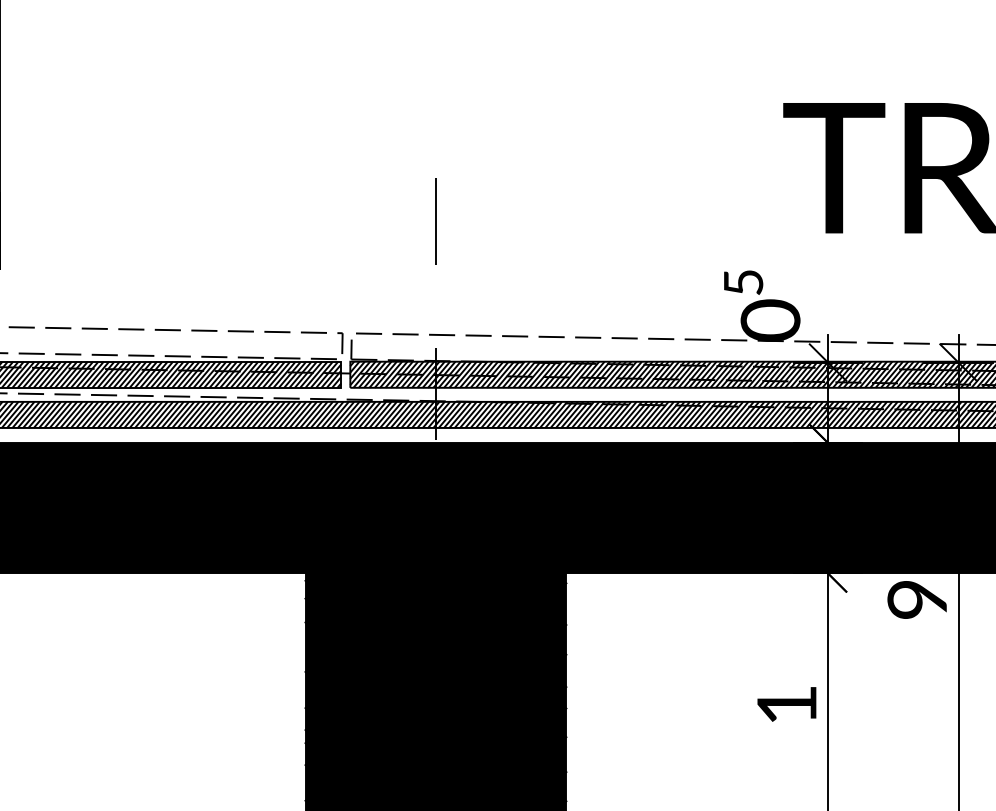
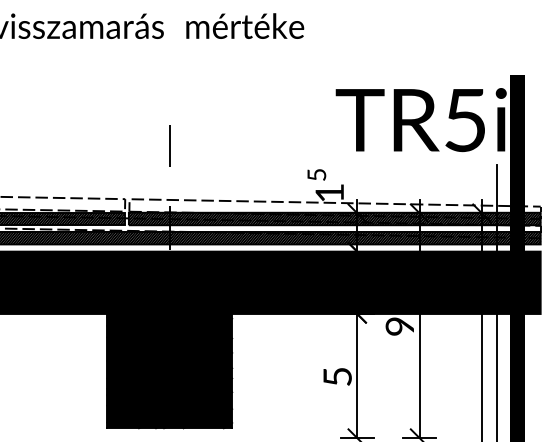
text: (770, 319) -> (329, 192), 0 -> 1
text: (786, 704) -> (337, 376), 1 -> 5

